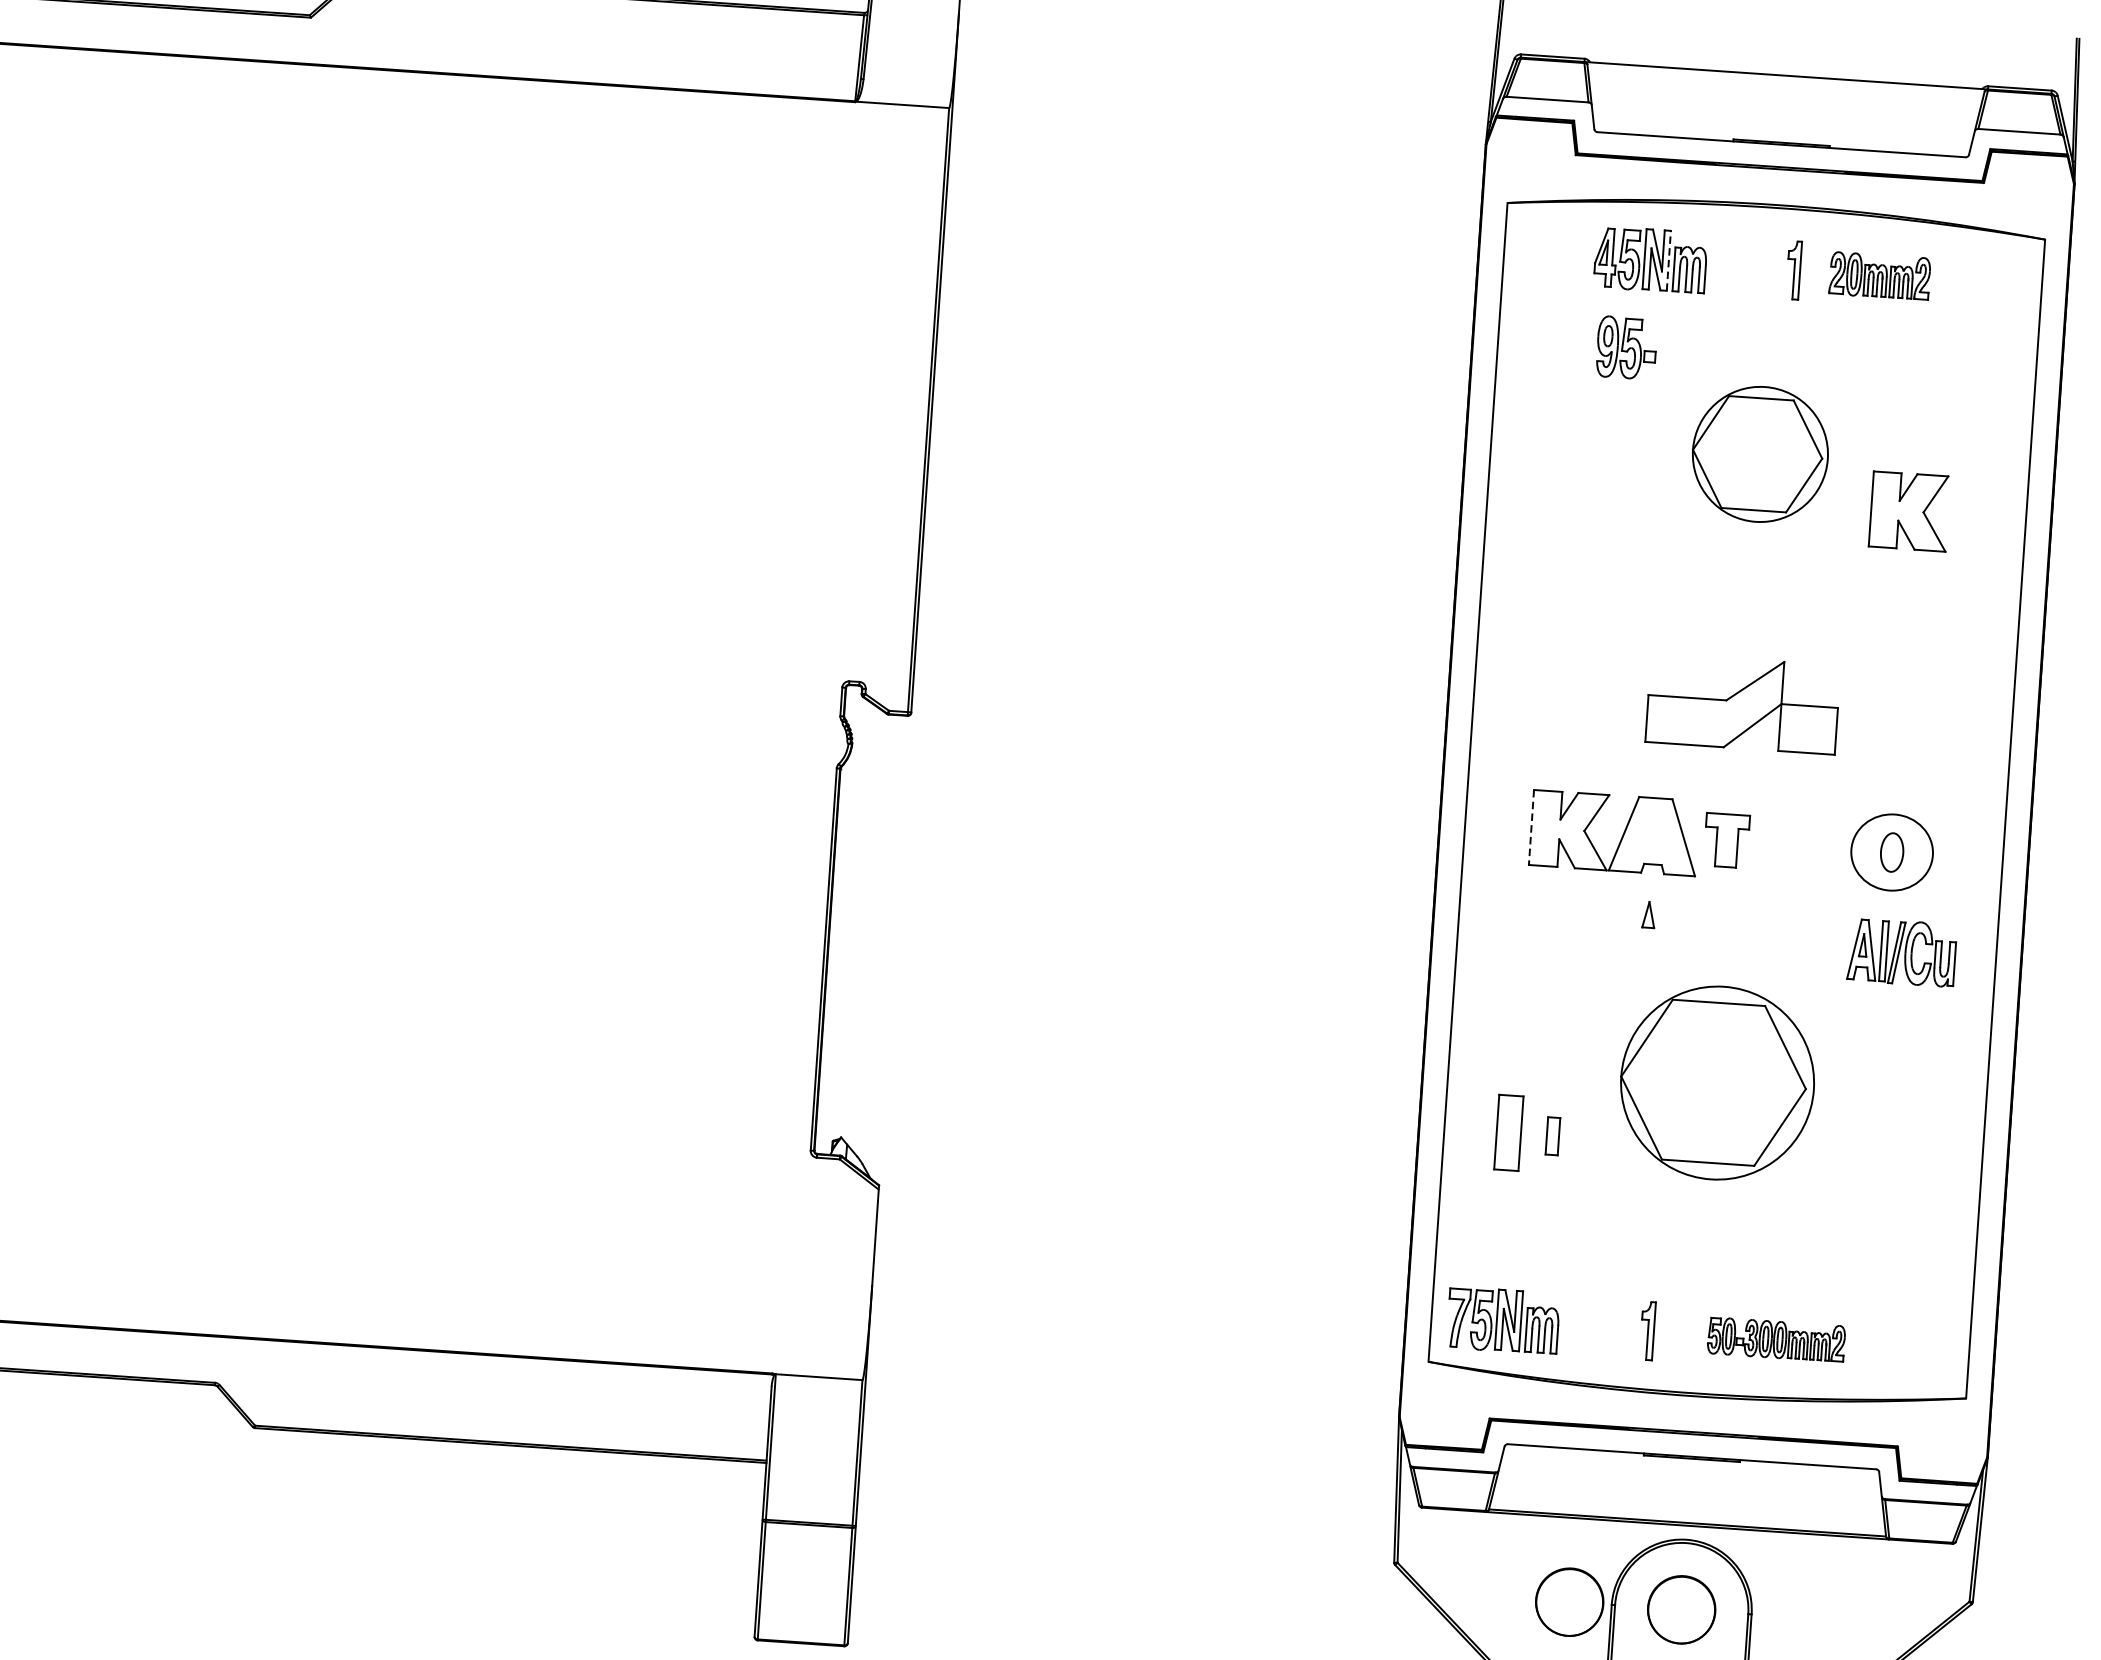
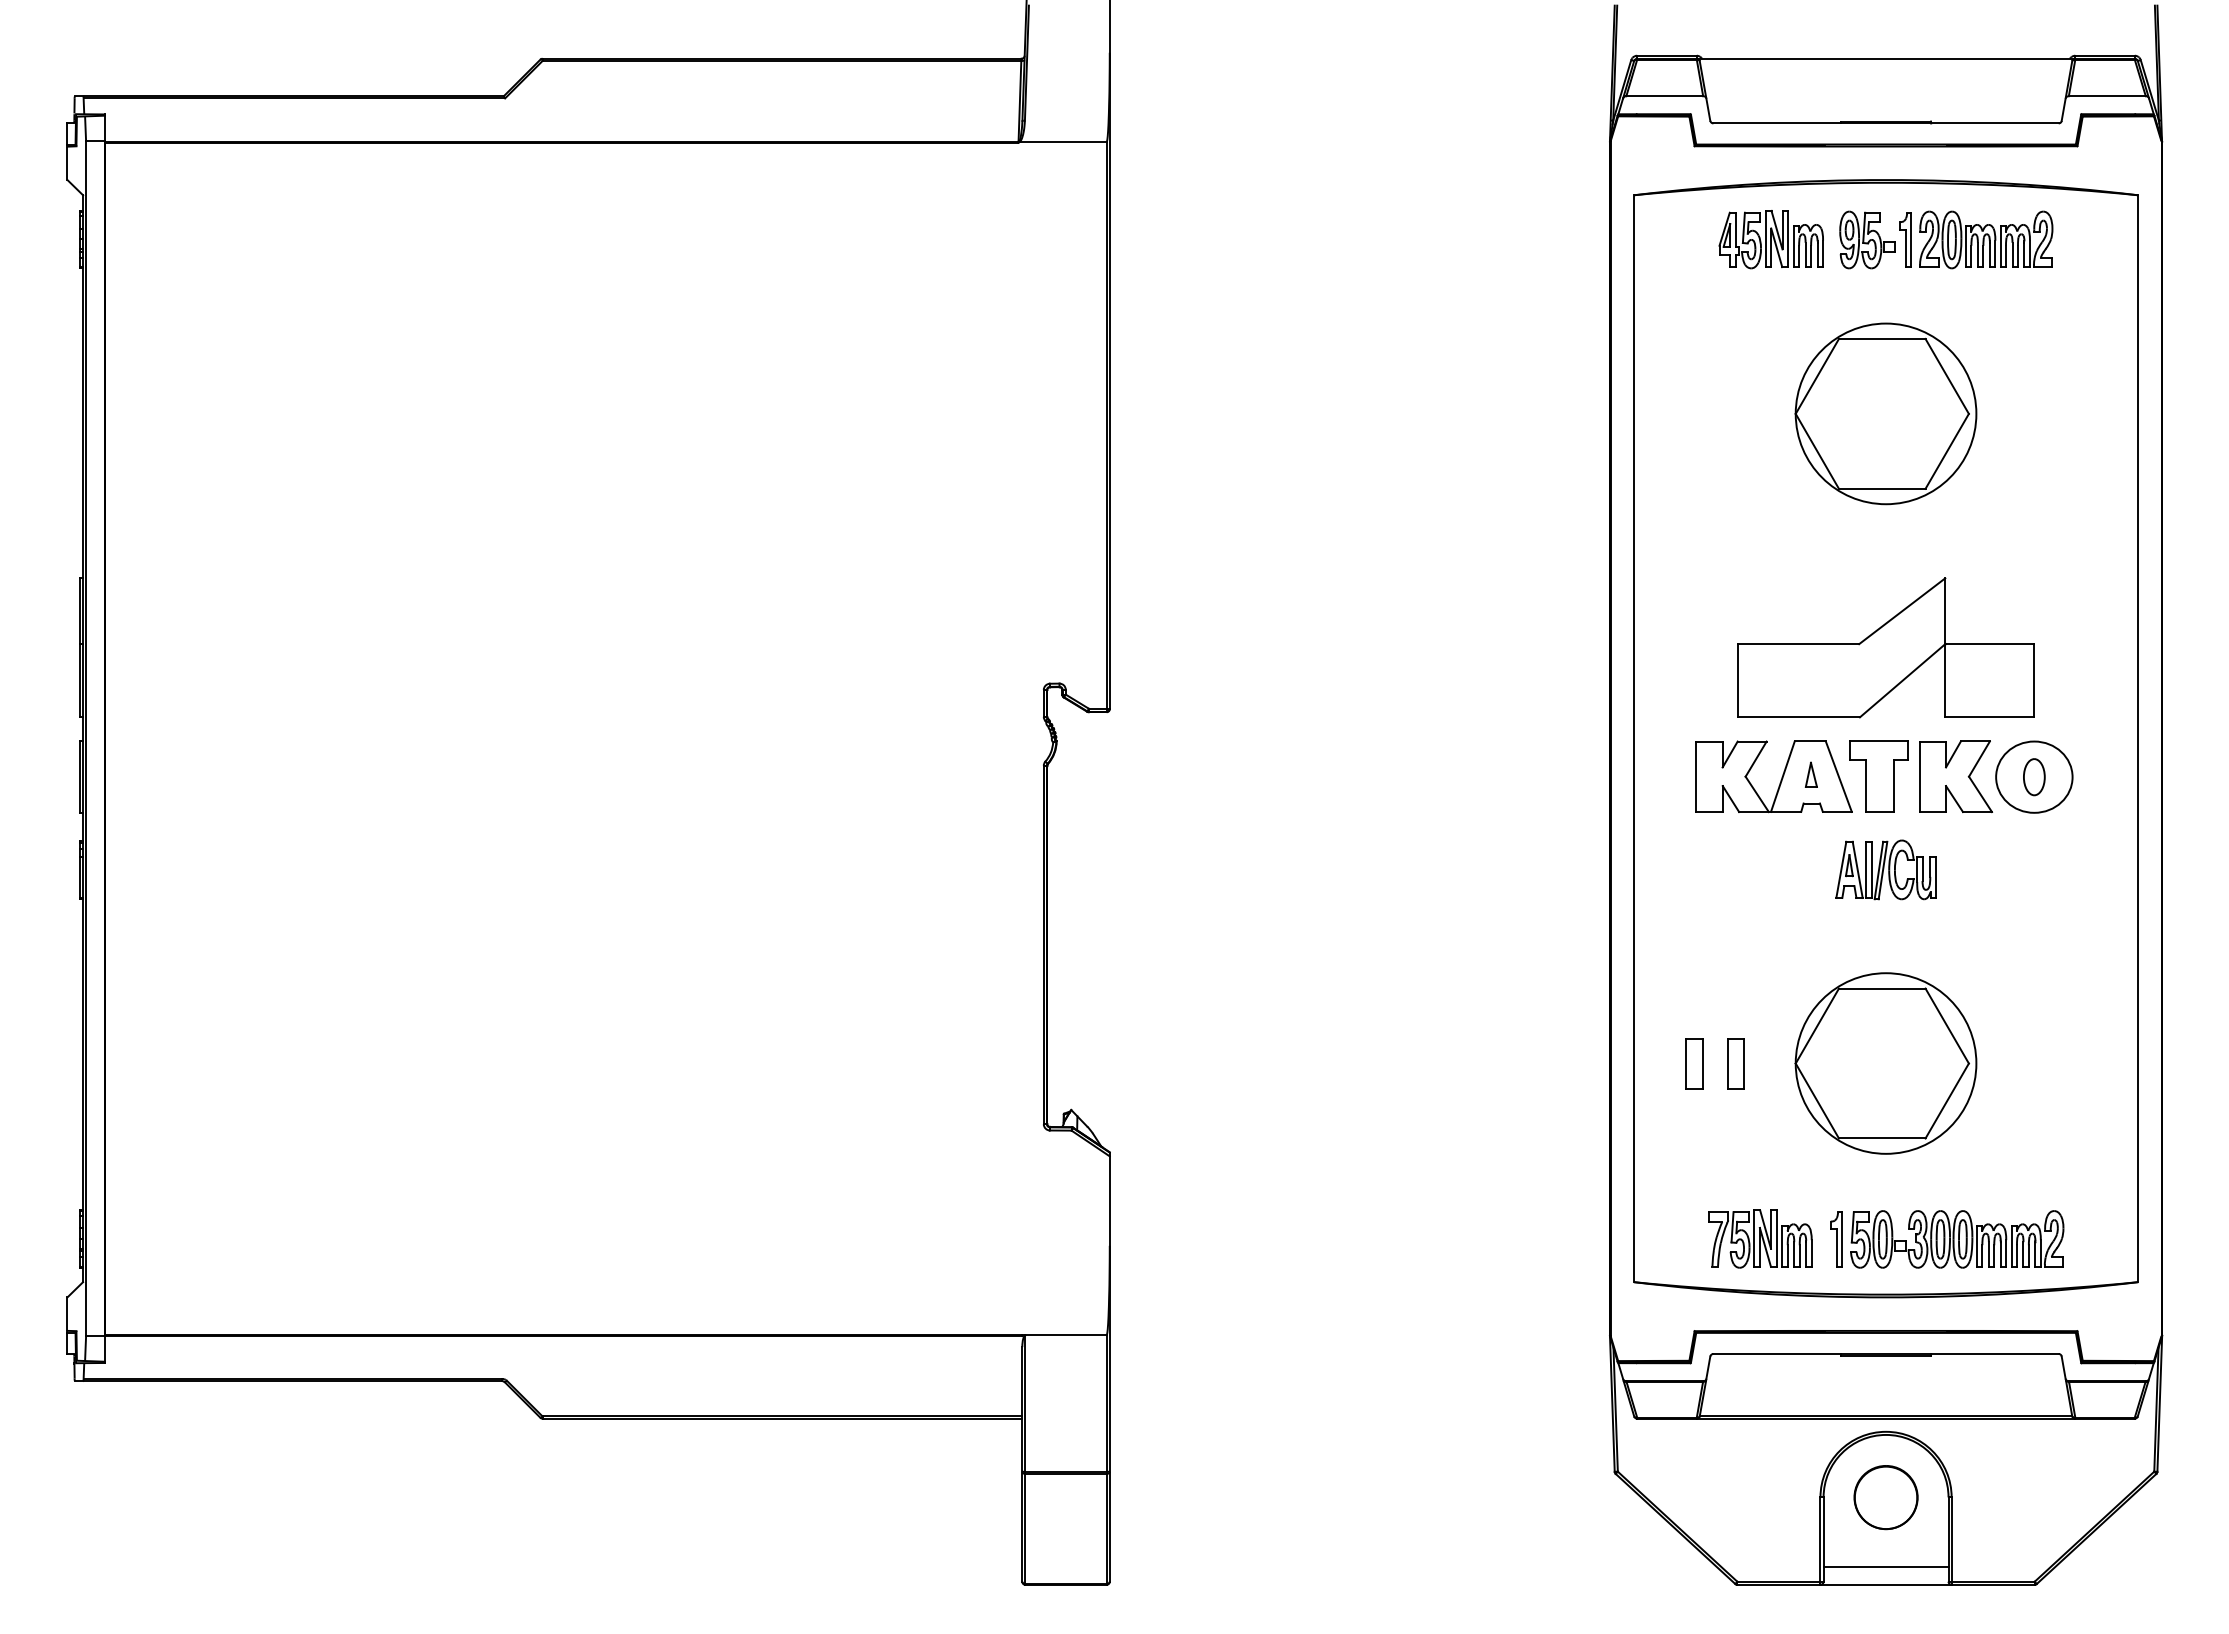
line: (1669, 260) -> (1788, 238), dashed -> solid
part: (1880, 275) -> (1986, 239), size x1.43
part: (1626, 347) -> (1867, 239), moved
part: (1759, 453) -> (1885, 413), size x1.43
part: (1909, 511) -> (1955, 776), moved
part: (1742, 703) -> (1885, 647), size x1.67
line: (1531, 828) -> (1696, 777), dashed -> solid
part: (1726, 840) -> (1878, 776), size x1.43
part: (1648, 914) -> (1810, 774), moved
part: (1901, 952) -> (1885, 869), moved
part: (1716, 1083) -> (1885, 1063), moved
part: (1508, 1133) -> (1694, 1063), size x0.71
part: (1552, 1136) -> (1735, 1063), size x1.43
part: (1503, 1320) -> (1760, 1238), moved
part: (1776, 1339) -> (1957, 1239), size x1.67
part: (1569, 1602) -> (1780, 1497), removed

